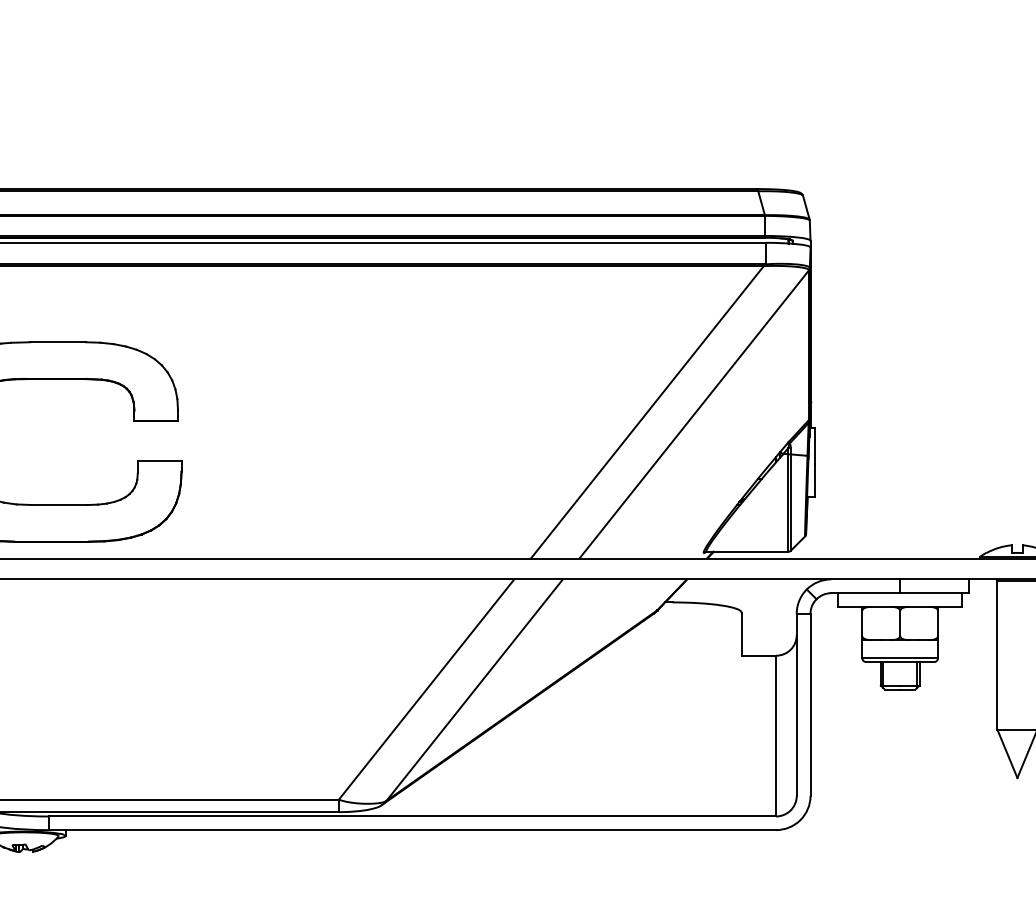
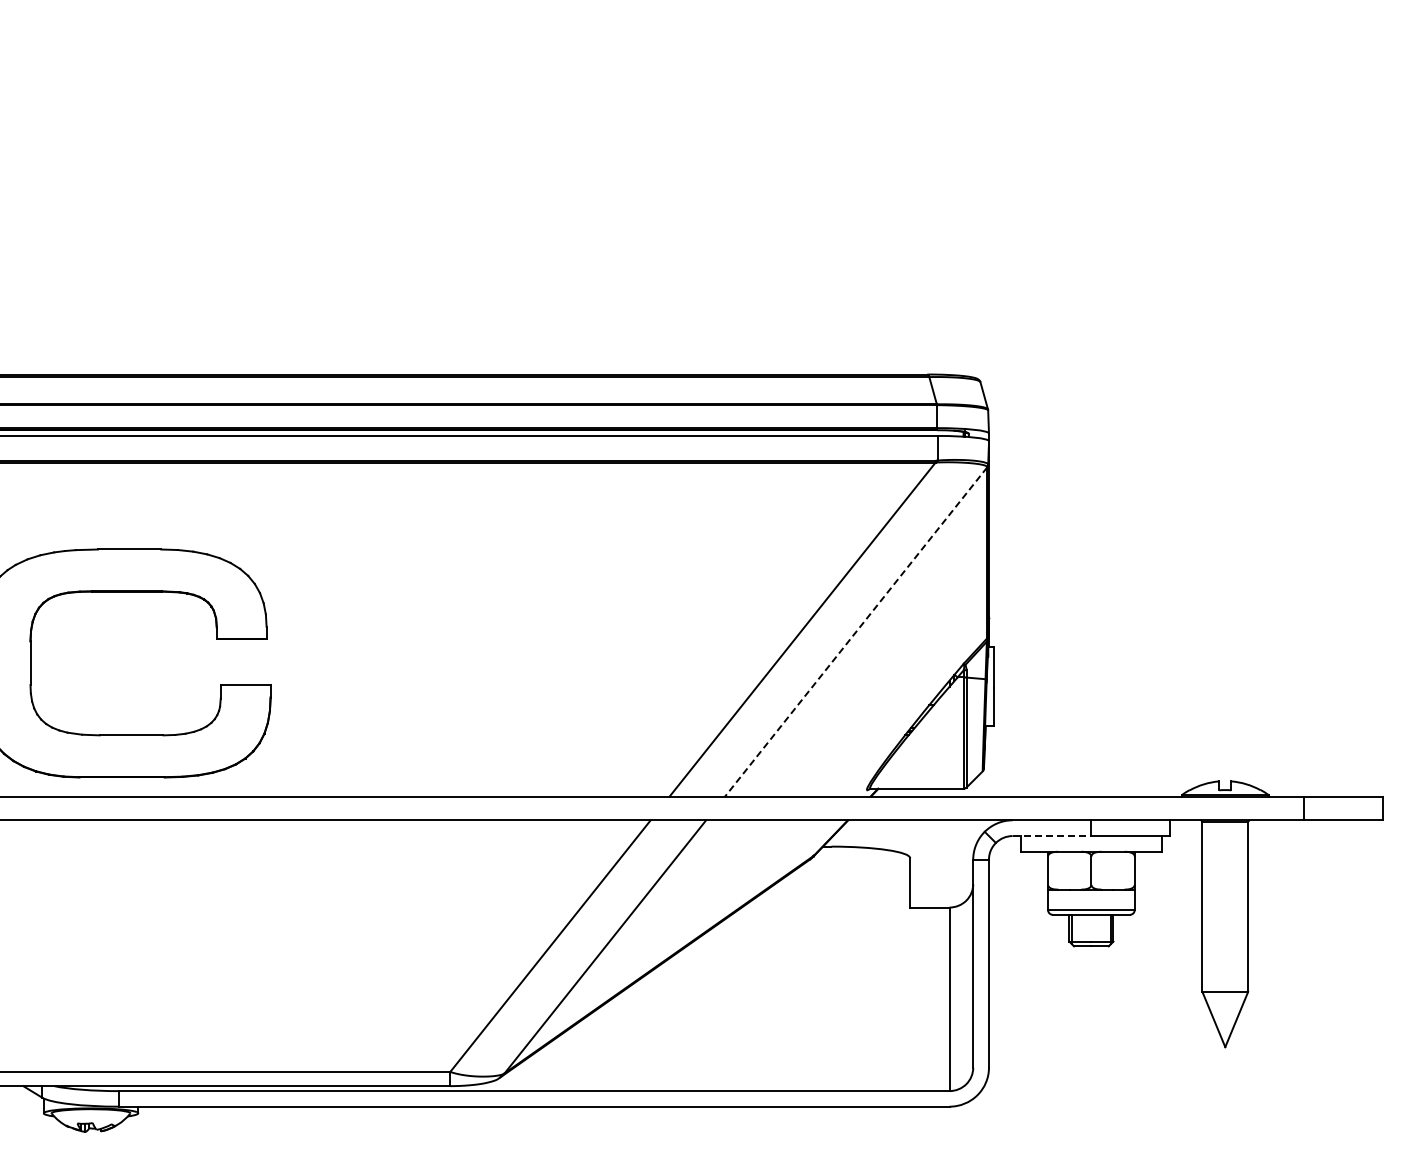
line: (693, 414) -> (855, 632), solid -> dashed
line: (866, 593) -> (1052, 836), solid -> dashed

